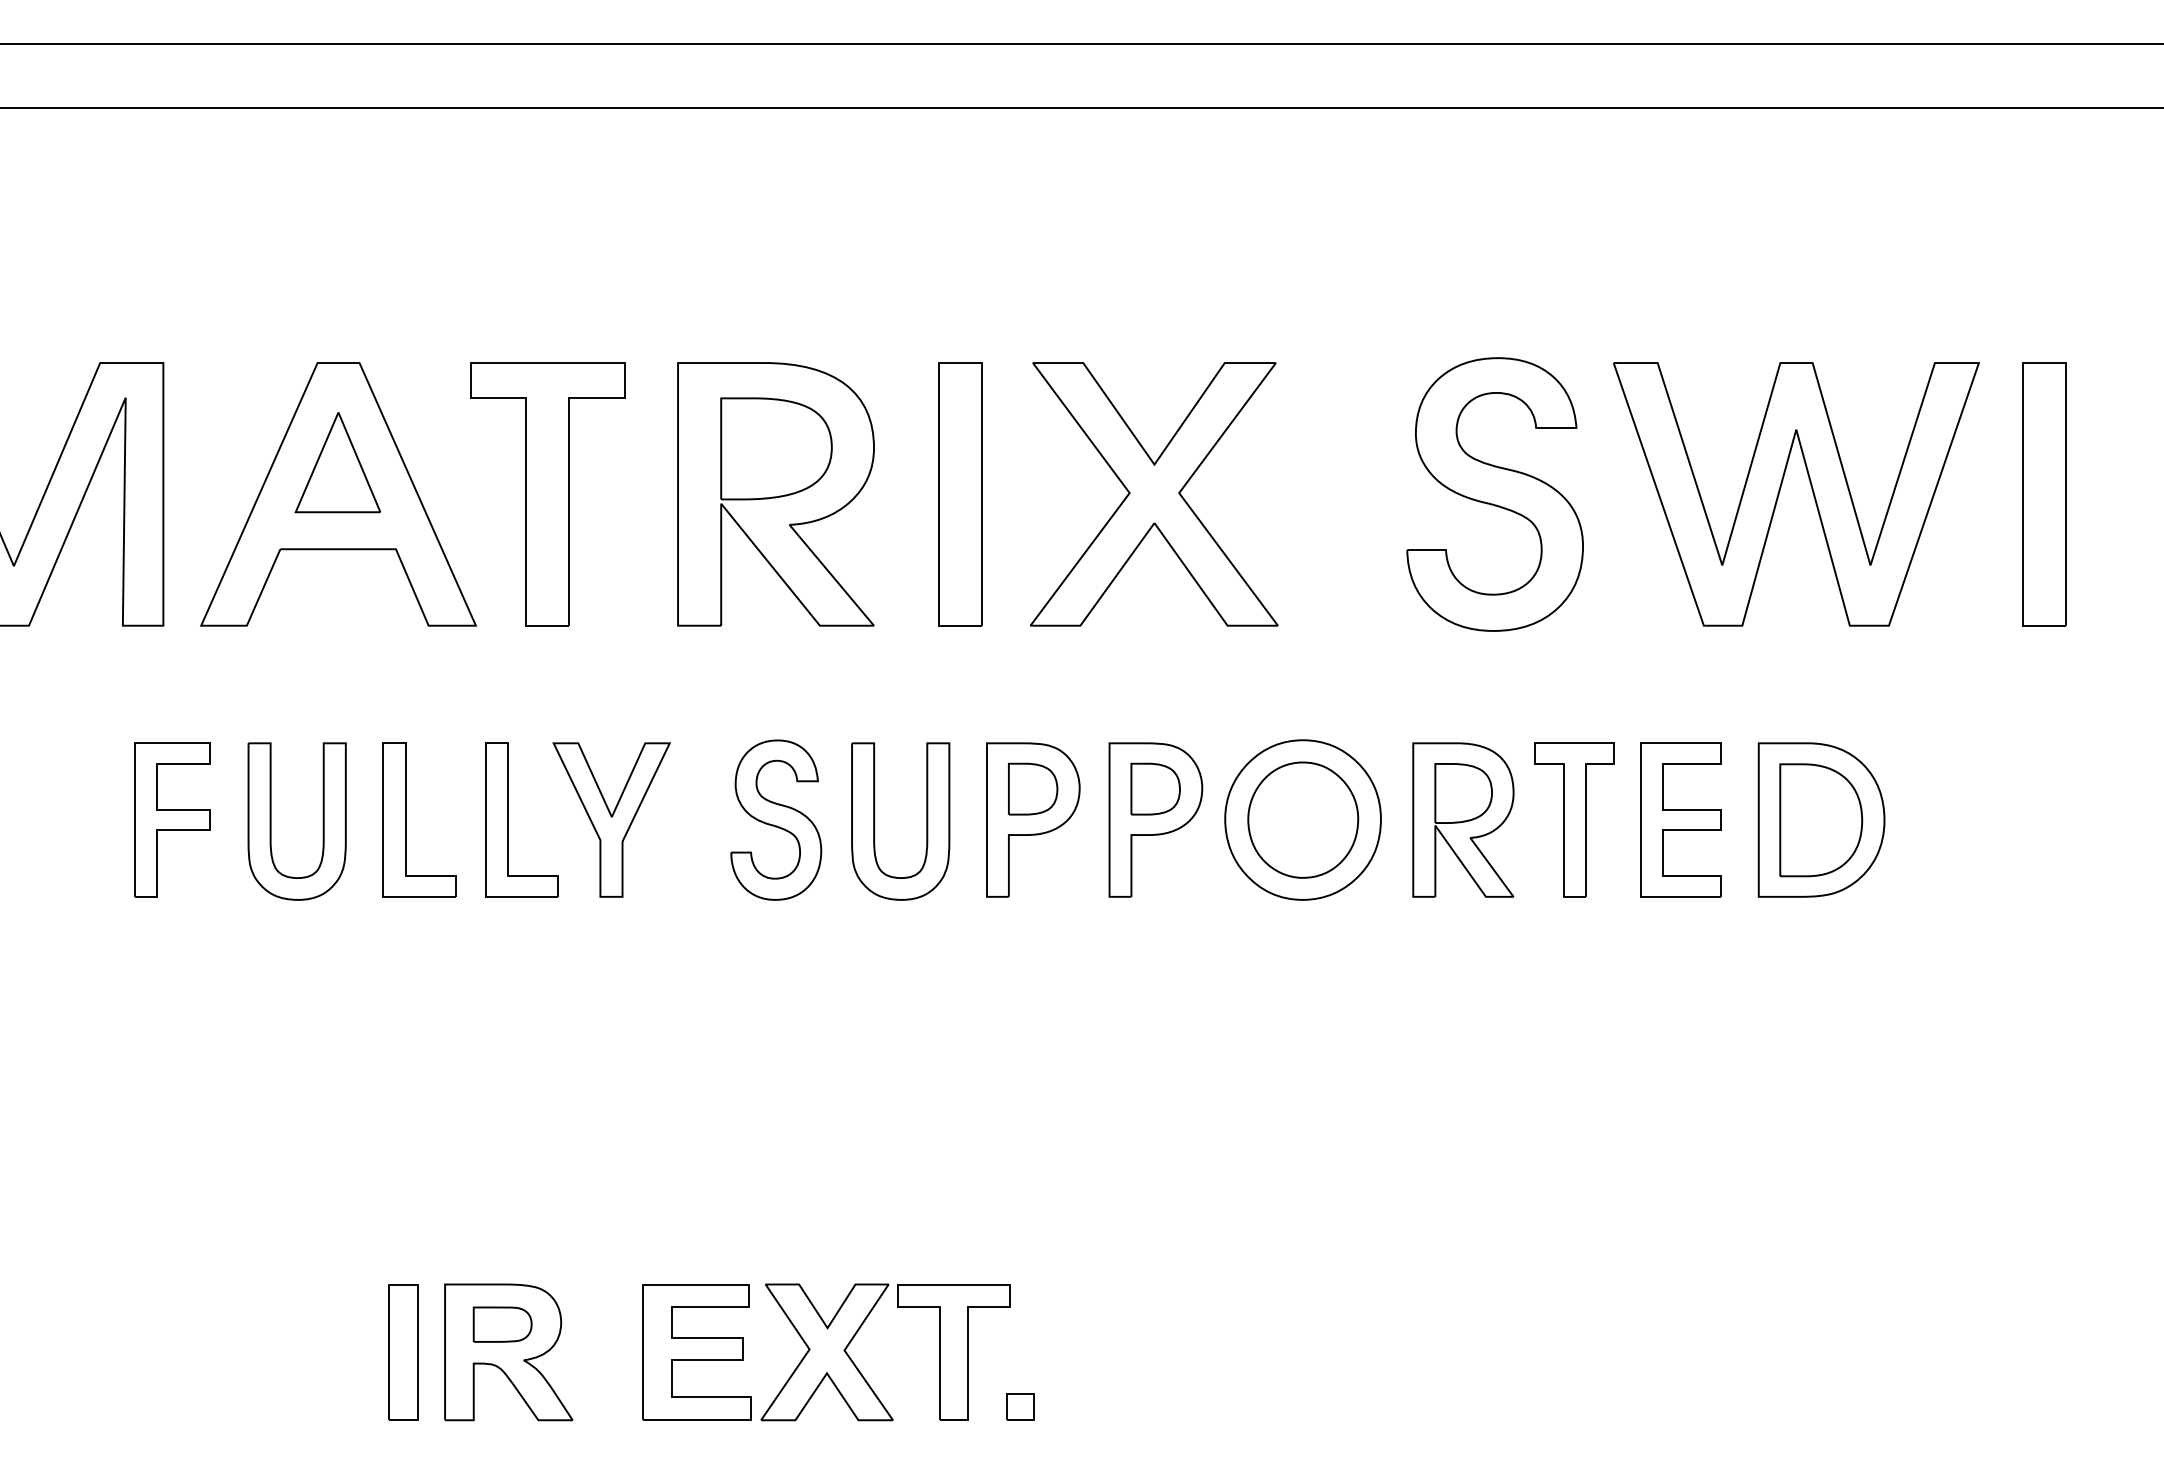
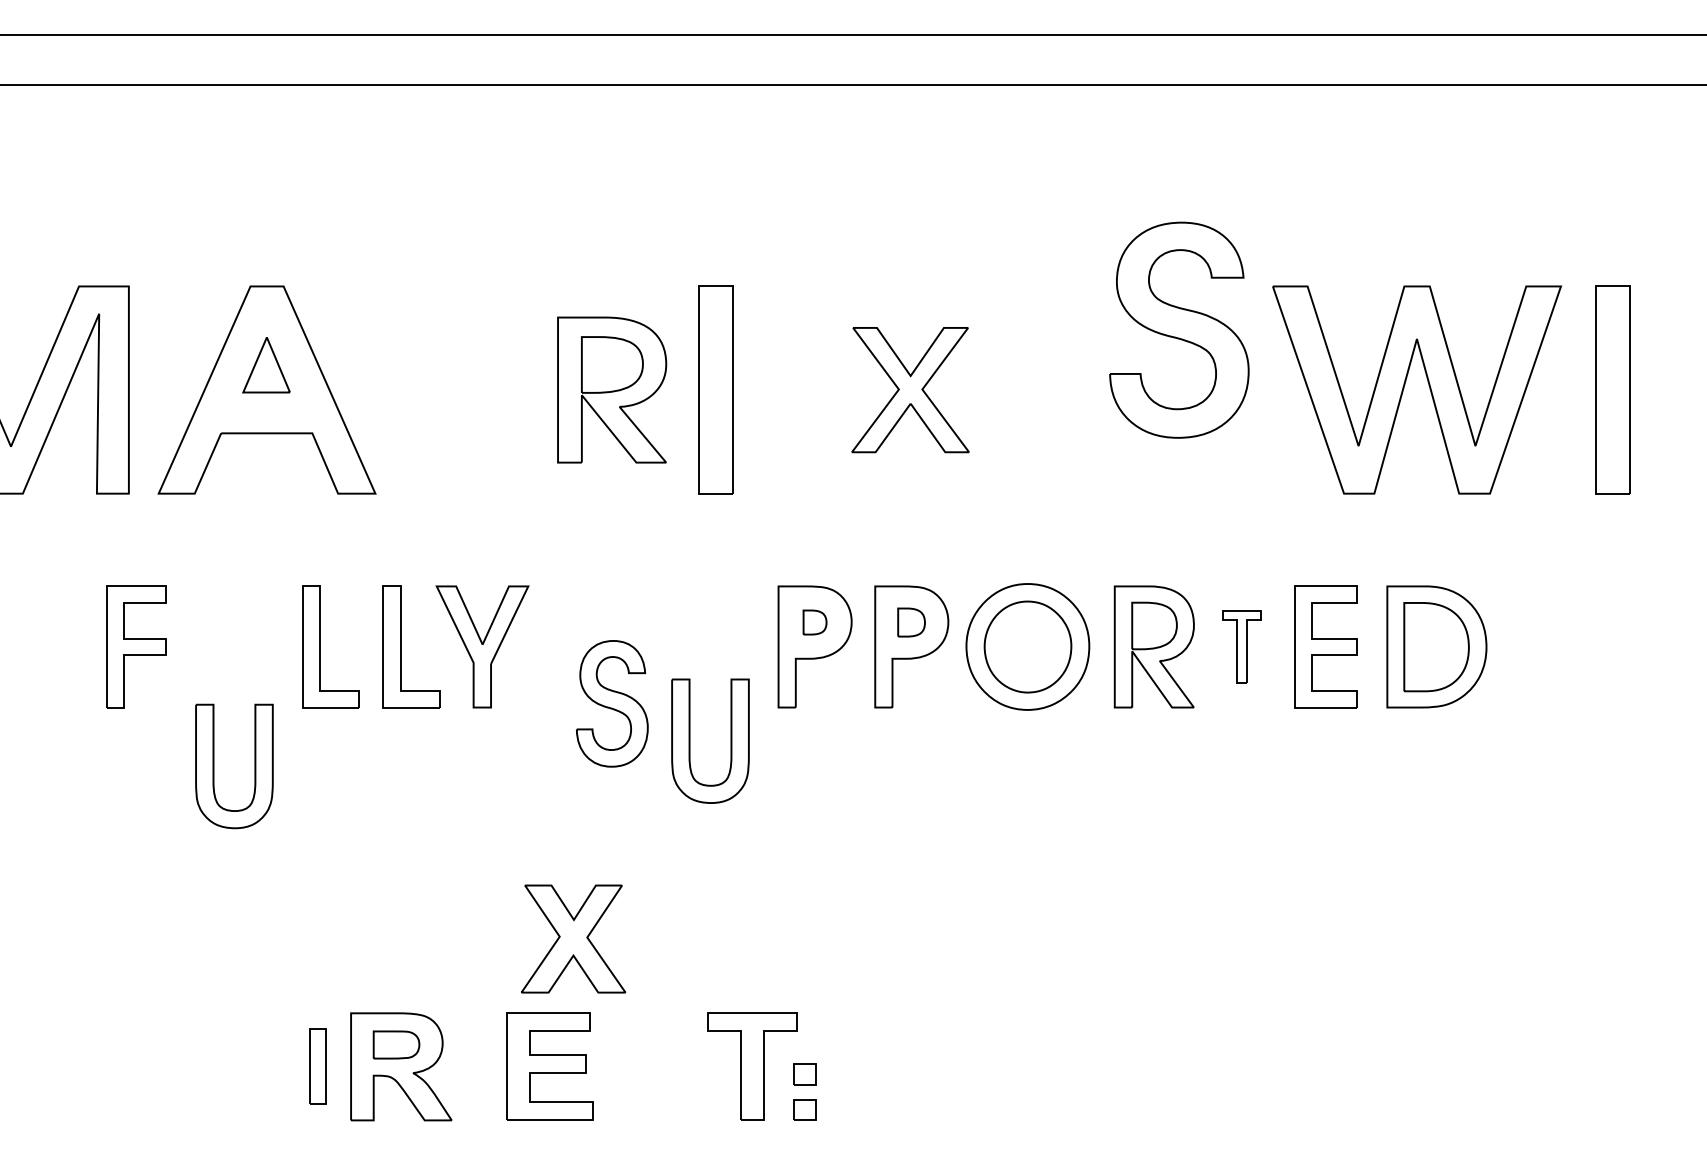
part: (337, 462) -> (266, 364), size x0.7
part: (547, 494) -> (431, 390), removed
part: (775, 494) -> (611, 390), size x0.7
part: (960, 494) -> (715, 390), moved
part: (1154, 494) -> (910, 390), size x0.6
part: (1494, 494) -> (1178, 330), moved
part: (1033, 788) -> (815, 622), size x0.6
part: (1155, 788) -> (911, 622), size x0.7
part: (776, 819) -> (612, 703), moved
part: (1574, 819) -> (1241, 646), size x0.6
part: (271, 821) -> (214, 766), moved
part: (874, 821) -> (689, 741), moved
part: (403, 1352) -> (318, 1066), size x0.7
part: (826, 1352) -> (573, 939), moved
part: (1020, 1361) -> (804, 1074), added

